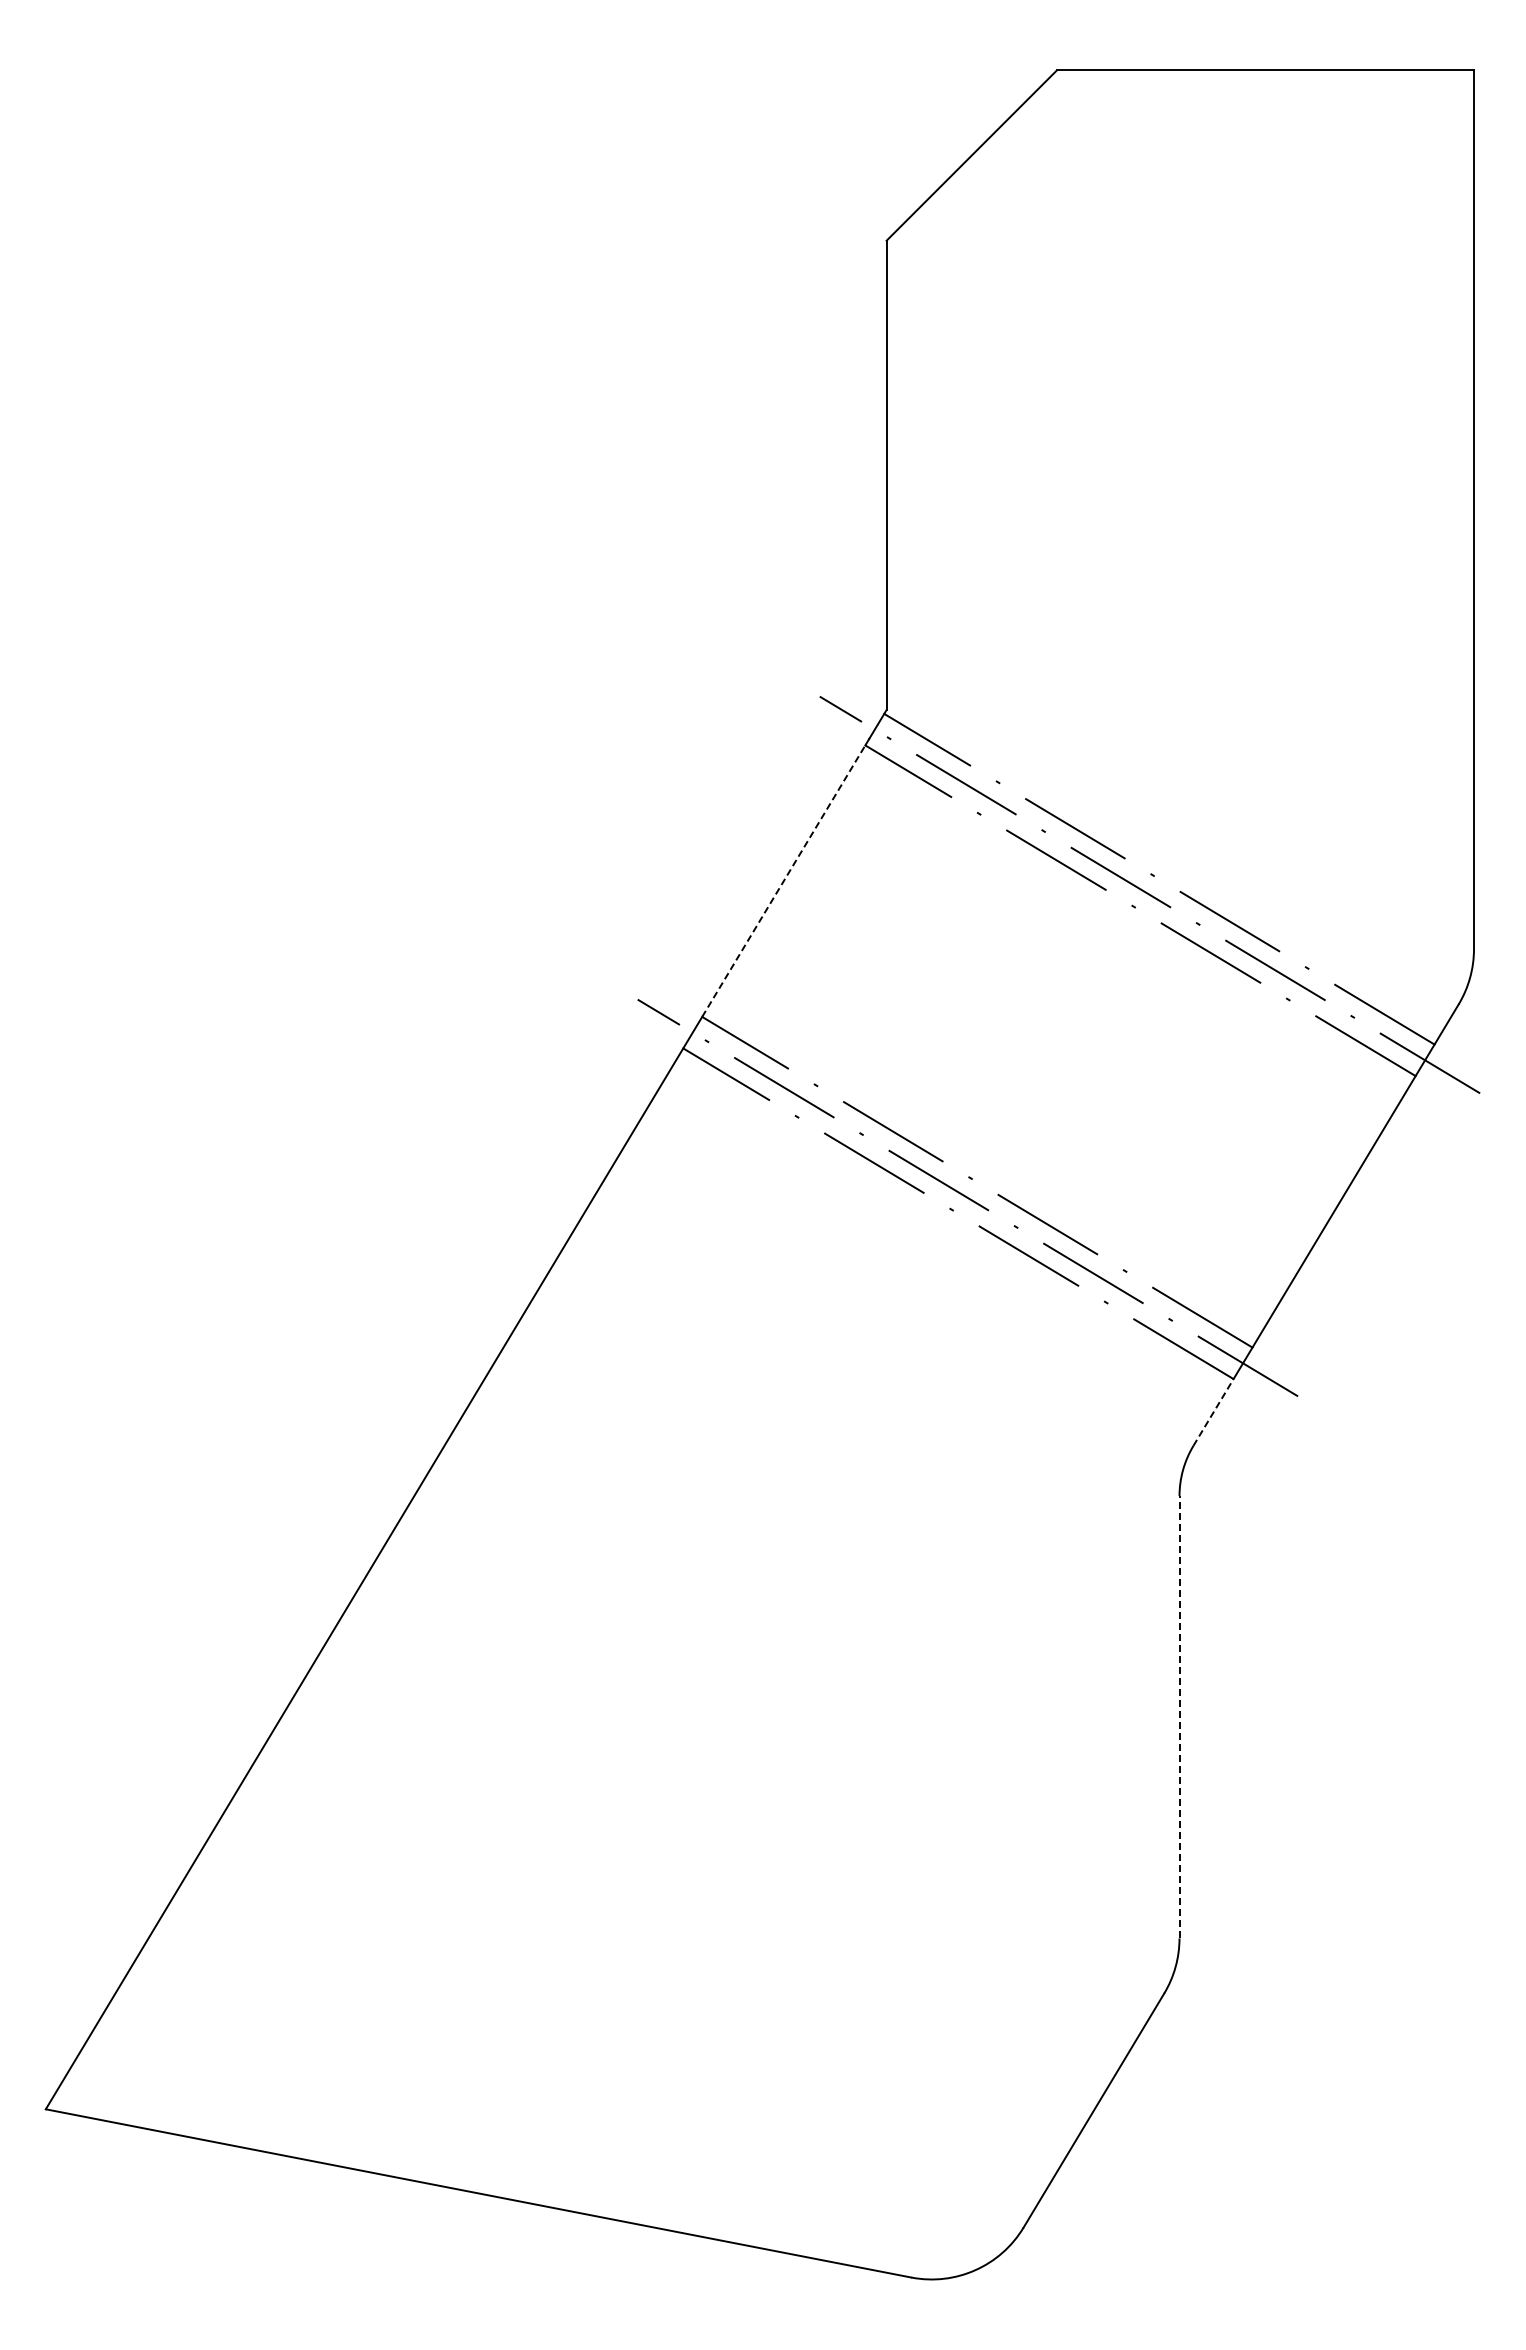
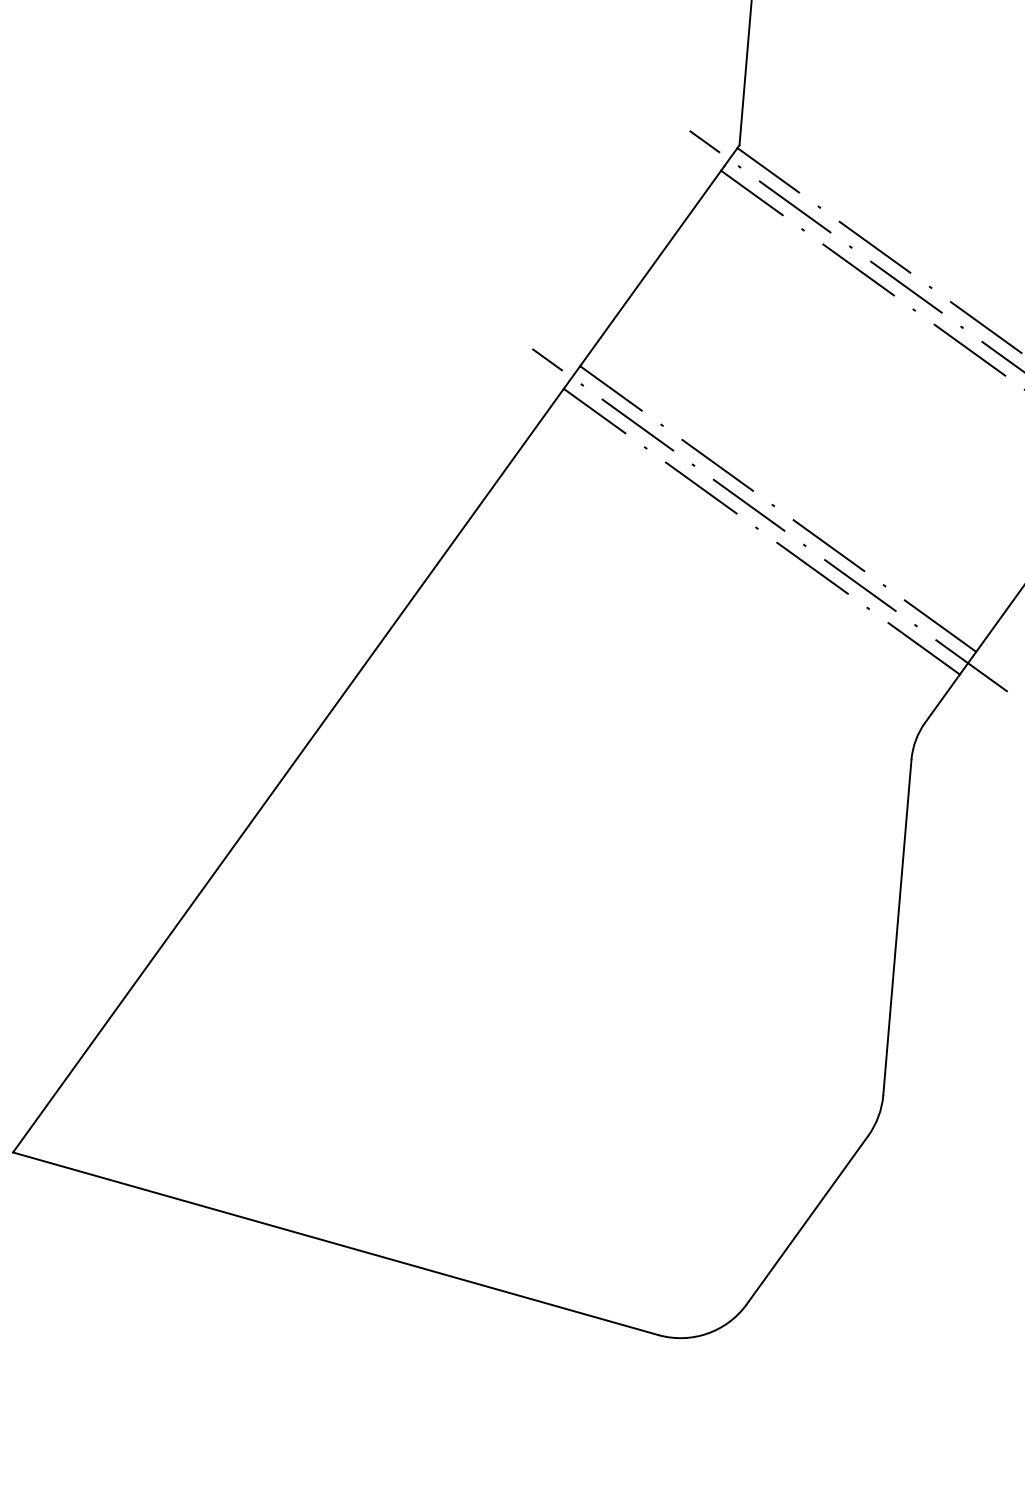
line: (784, 880) -> (651, 268), dashed -> solid
line: (1213, 1412) -> (942, 698), dashed -> solid
line: (1179, 1716) -> (897, 926), dashed -> solid

